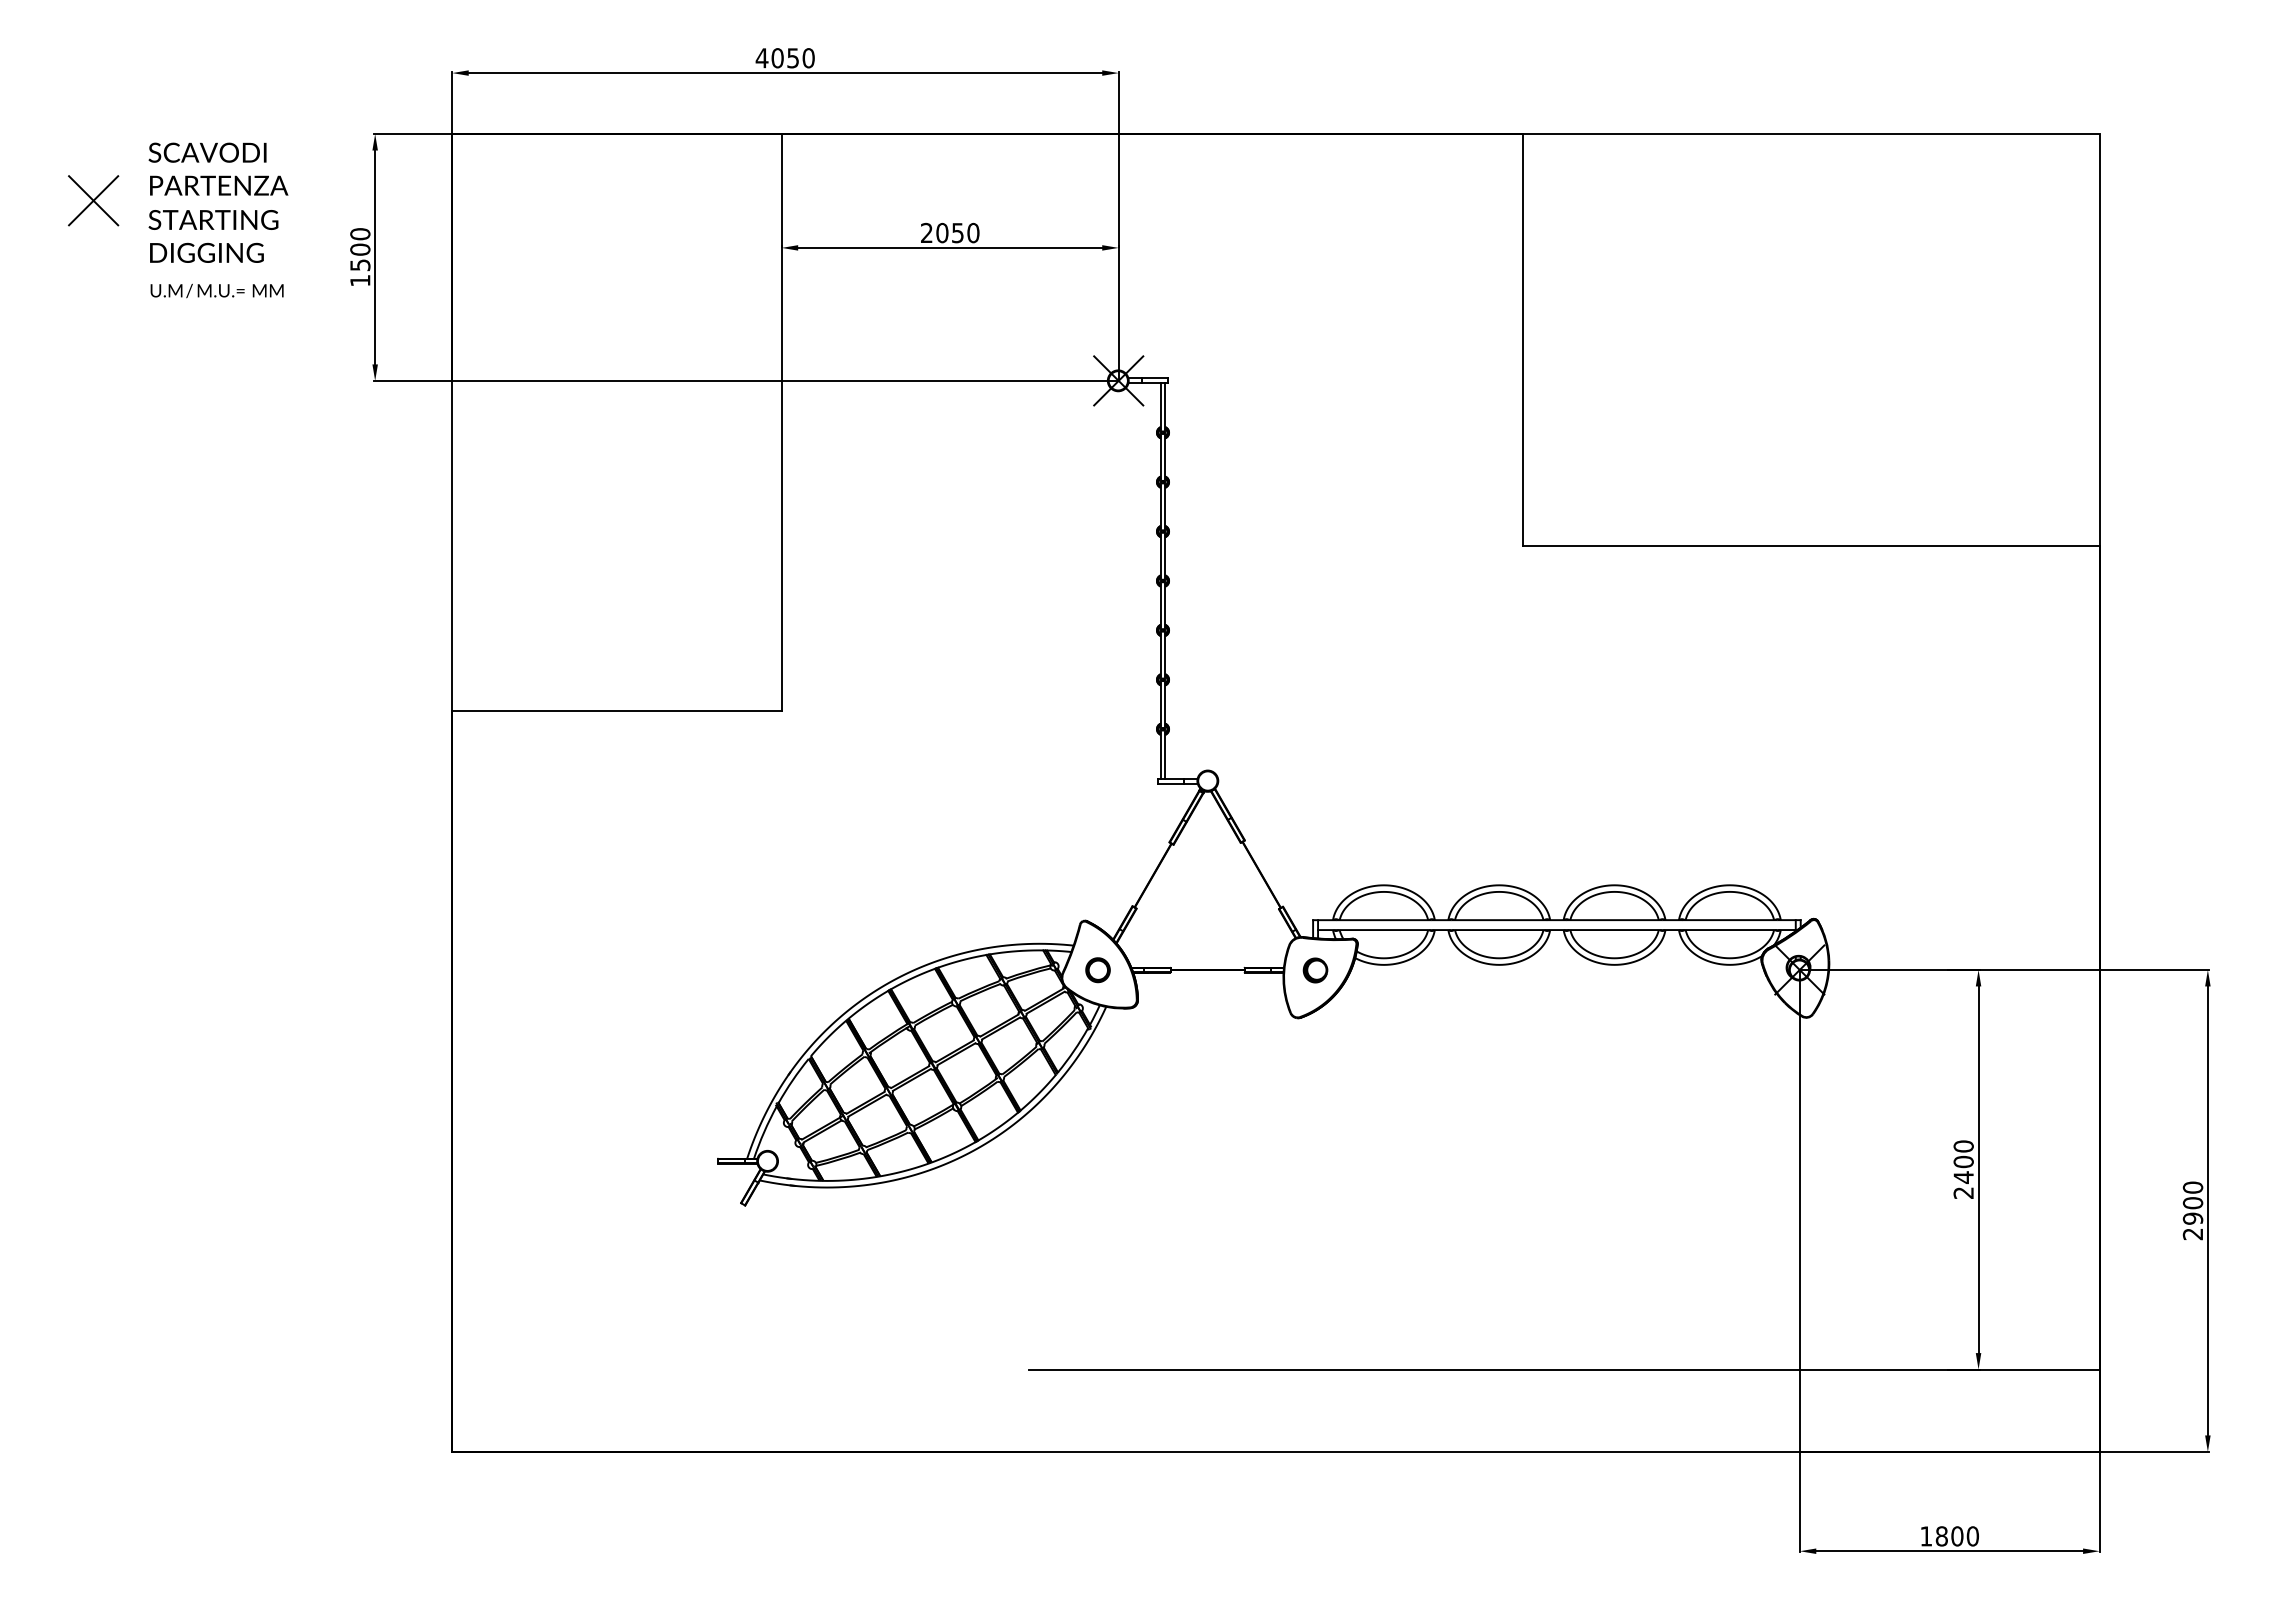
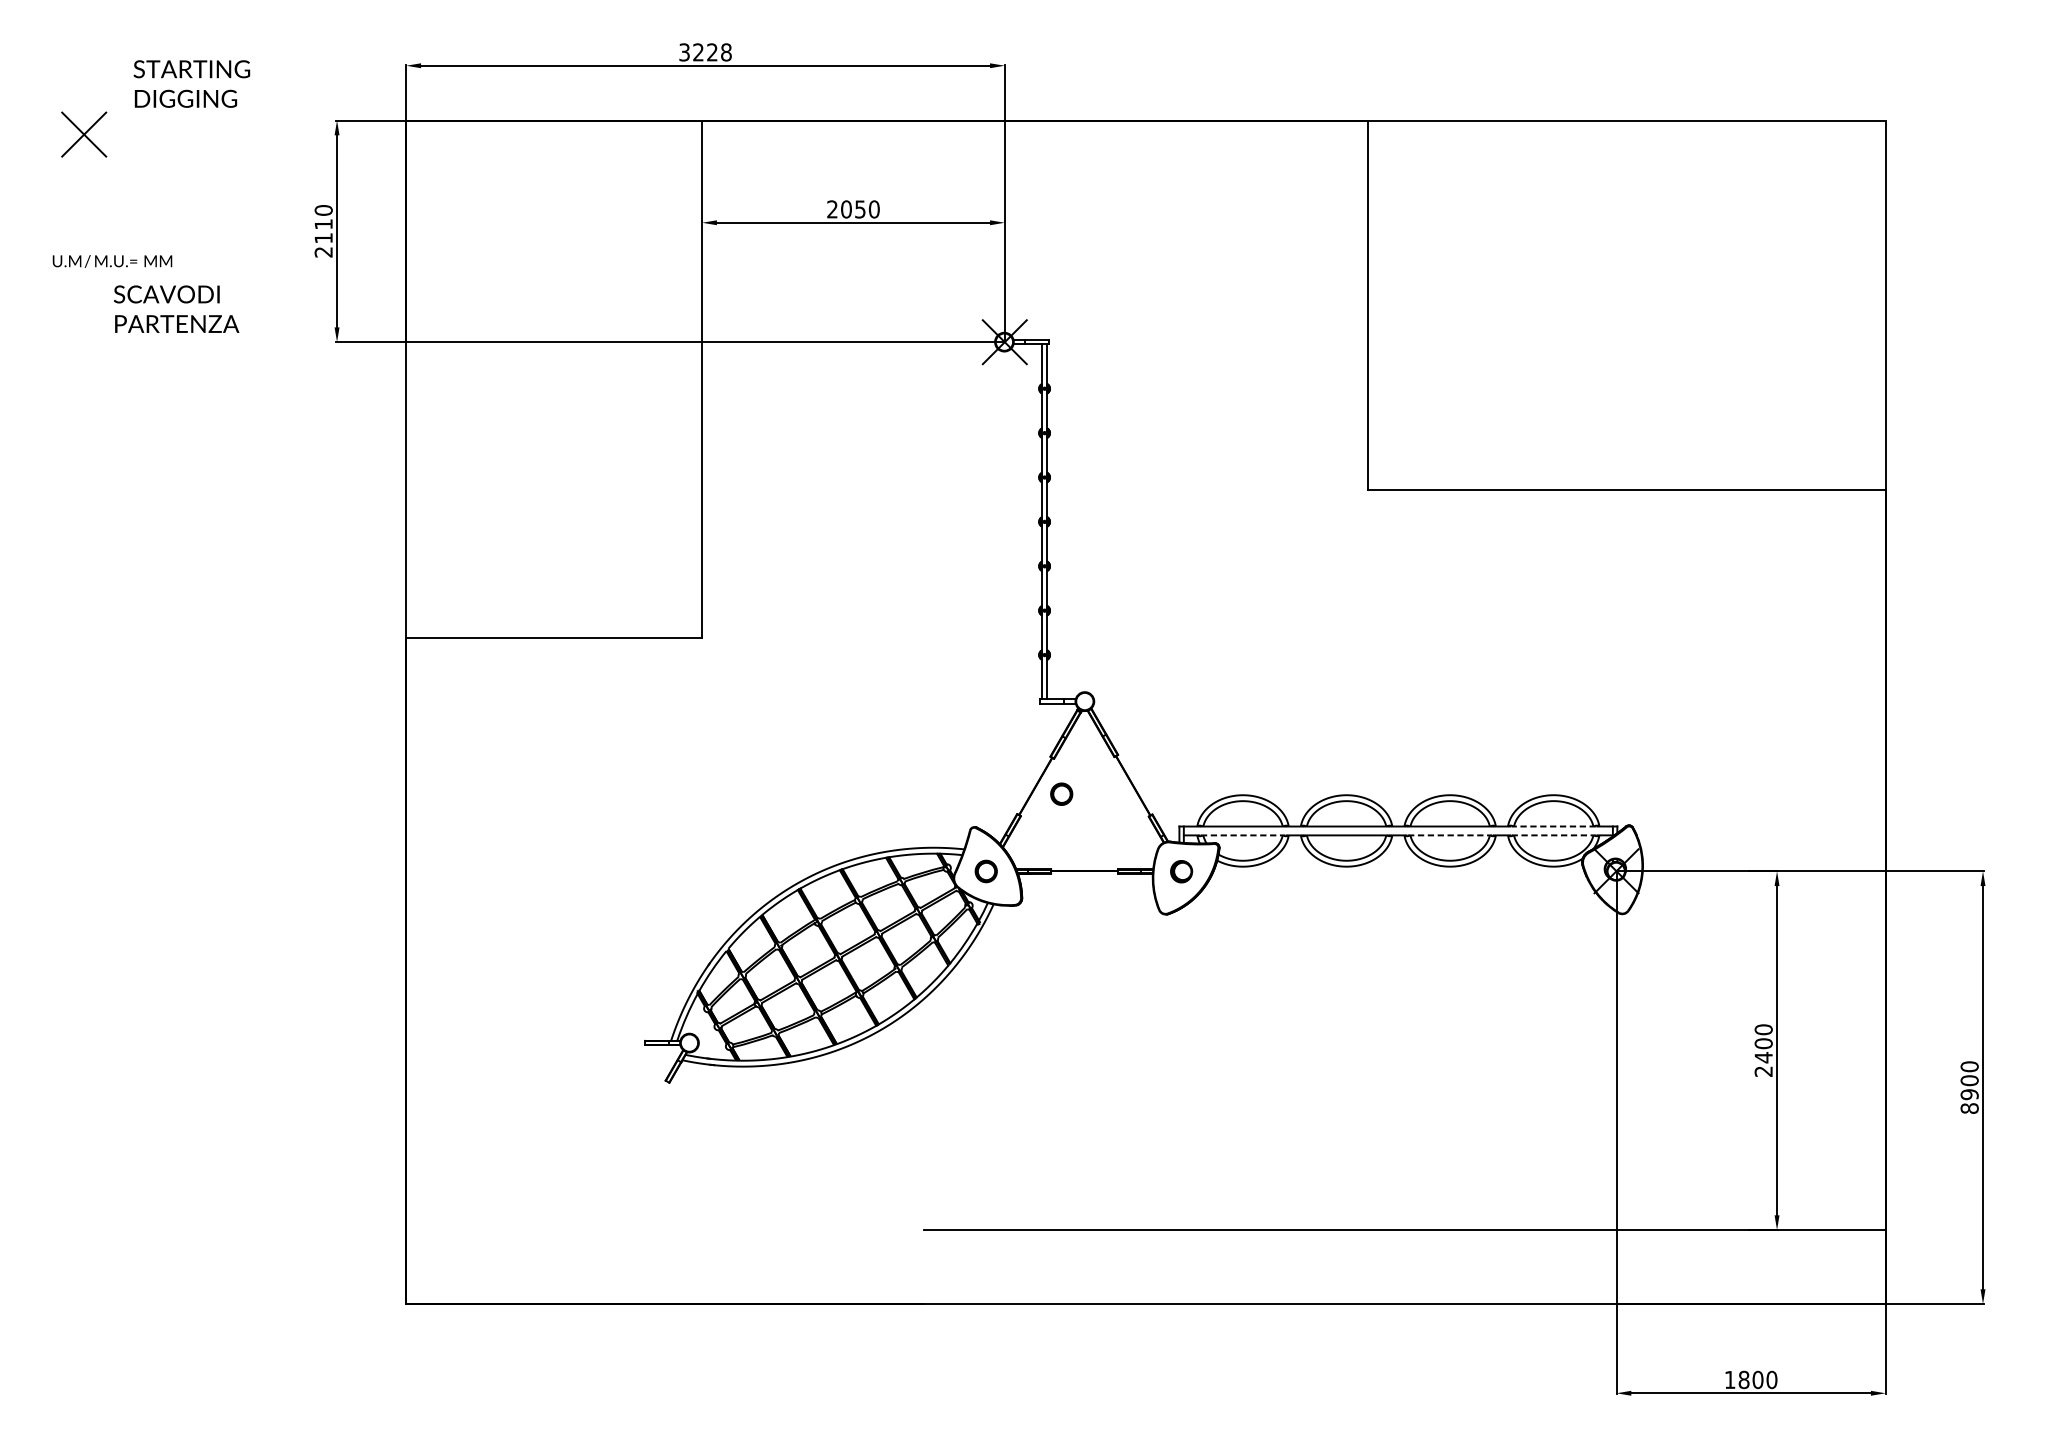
text: (784, 58) -> (704, 52), 4050 -> 3228
text: (218, 168) -> (176, 308), moved
part: (93, 200) -> (84, 134), moved
text: (213, 236) -> (191, 84), moved
text: (360, 264) -> (323, 237), 1500 -> 2110
text: (216, 290) -> (111, 261), moved
part: (1181, 884) -> (1061, 794), added
line: (1729, 920) -> (1553, 826), solid -> dashed
line: (1383, 930) -> (1242, 835), solid -> dashed
line: (1614, 930) -> (1450, 835), solid -> dashed
line: (1729, 930) -> (1553, 835), solid -> dashed
text: (2193, 1234) -> (1970, 1108), 2900 -> 8900

